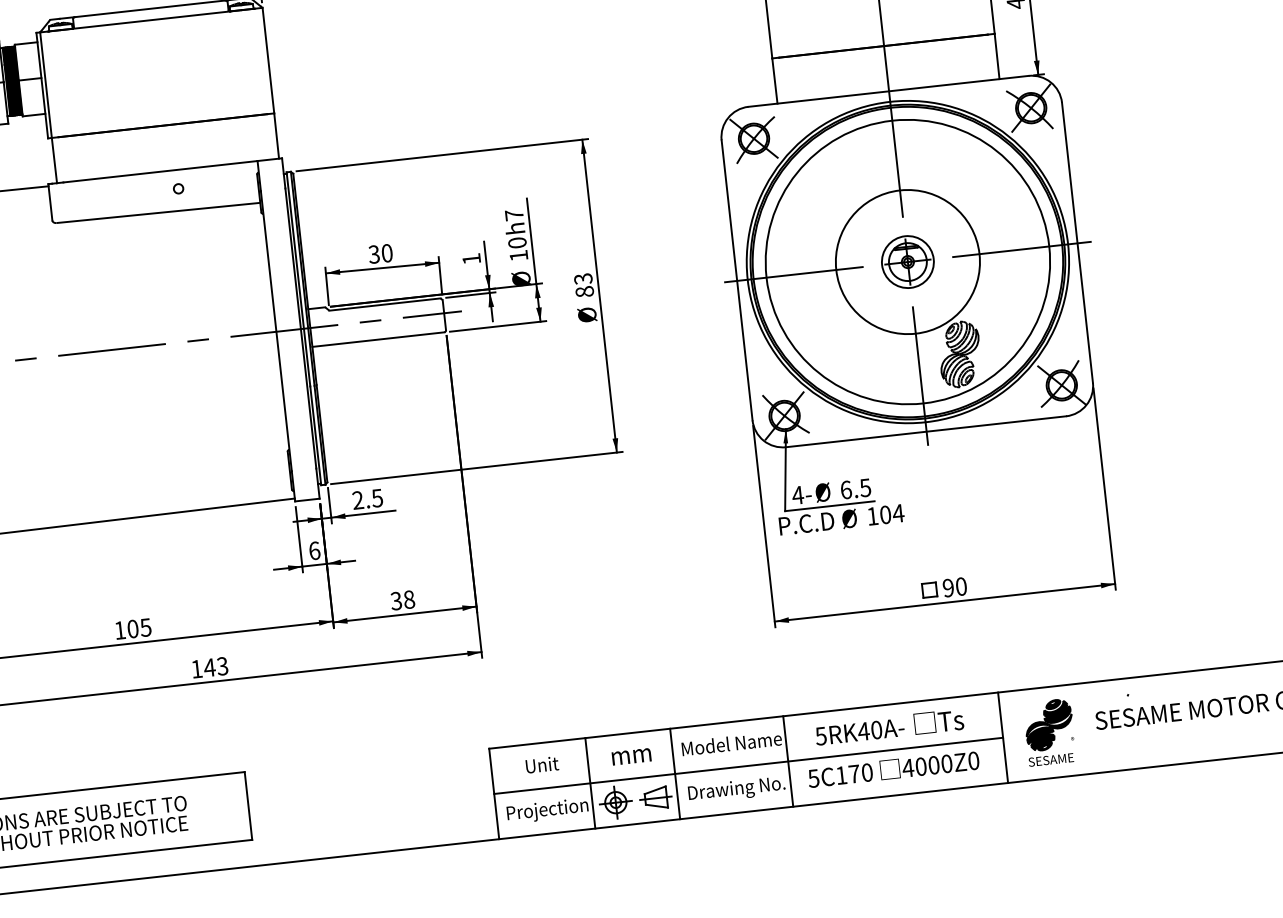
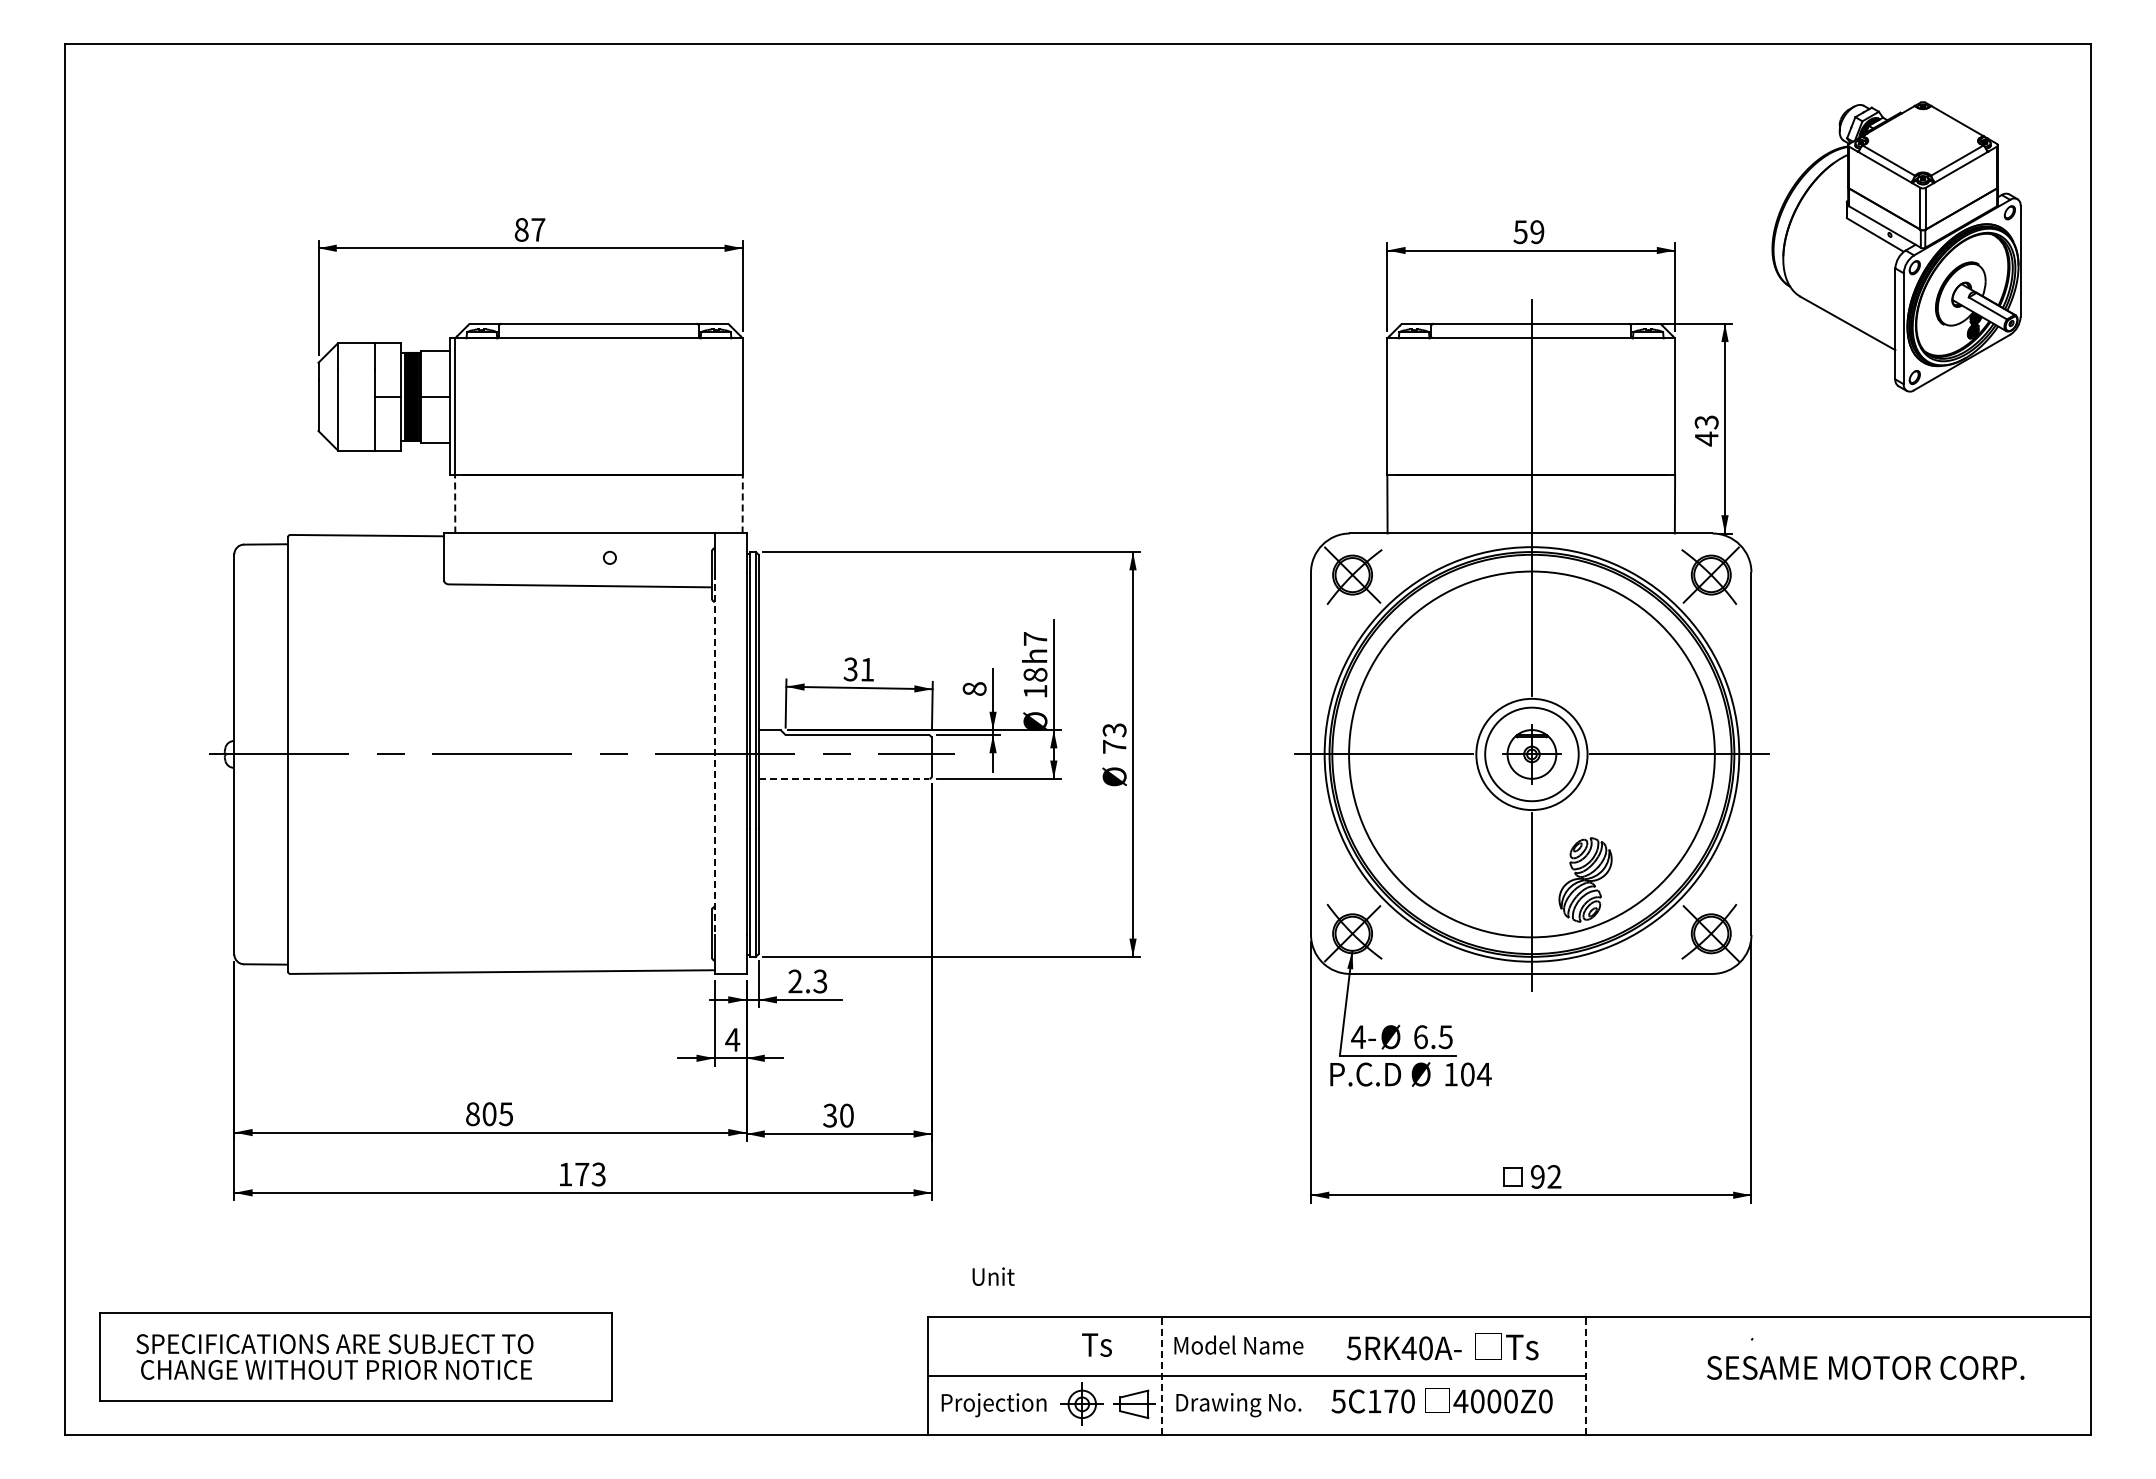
line: (276, 135) -> (742, 503), solid -> dashed
line: (54, 159) -> (455, 503), solid -> dashed
text: (517, 242) -> (1035, 674), 10 -> 18
text: (387, 253) -> (867, 669), 30 -> 31
text: (471, 258) -> (974, 688), 1 -> 8
circle: (907, 262) -> (1531, 754), size x0.6
circle: (907, 262) -> (1531, 754), size x1.4
text: (584, 291) -> (1114, 746), 83 -> 73
line: (276, 331) -> (714, 754), solid -> dashed
line: (378, 339) -> (844, 778), solid -> dashed
text: (377, 497) -> (820, 980), 2.5 -> 2.3
text: (314, 550) -> (732, 1039), 6 -> 4
text: (961, 586) -> (1554, 1176), 90 -> 92
text: (409, 599) -> (846, 1115), 38 -> 30
text: (119, 630) -> (472, 1114), 105 -> 805
text: (209, 667) -> (581, 1174), 143 -> 173
part: (1049, 732) -> (1646, 1375), removed
line: (1003, 738) -> (1586, 1376), solid -> dashed
text: (631, 754) -> (1108, 1344), mm -> Ts
line: (788, 761) -> (1308, 1375), removed
text: (542, 764) -> (993, 1276), moved
line: (675, 774) -> (1162, 1376), solid -> dashed
line: (590, 782) -> (1052, 1375), removed

